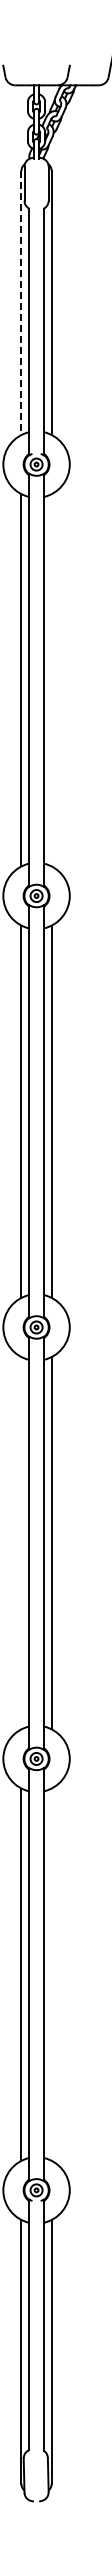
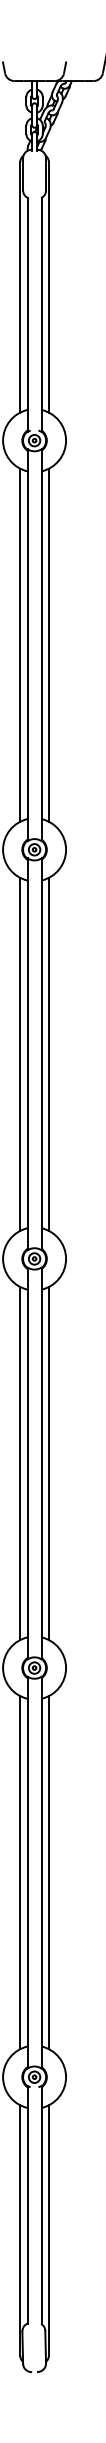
line: (21, 302) -> (20, 286), dashed -> solid
line: (51, 680) -> (48, 645), added
line: (21, 1543) -> (20, 1463), added
line: (51, 1974) -> (48, 1872), added

